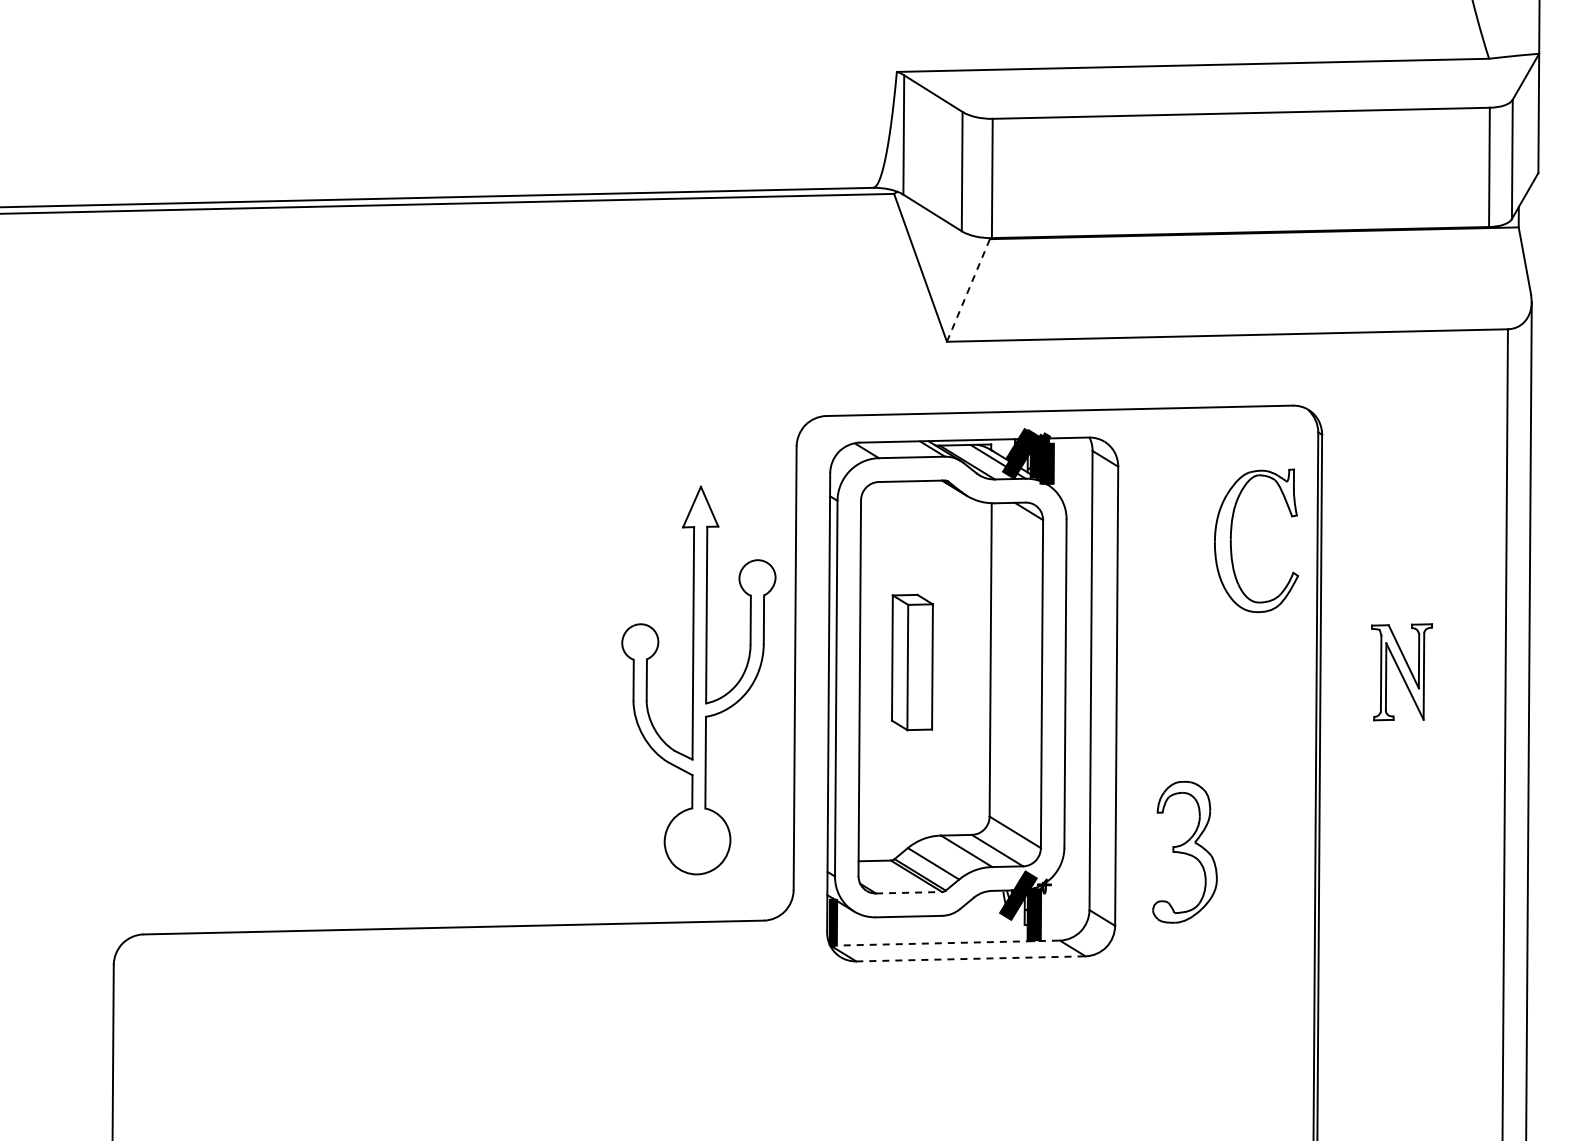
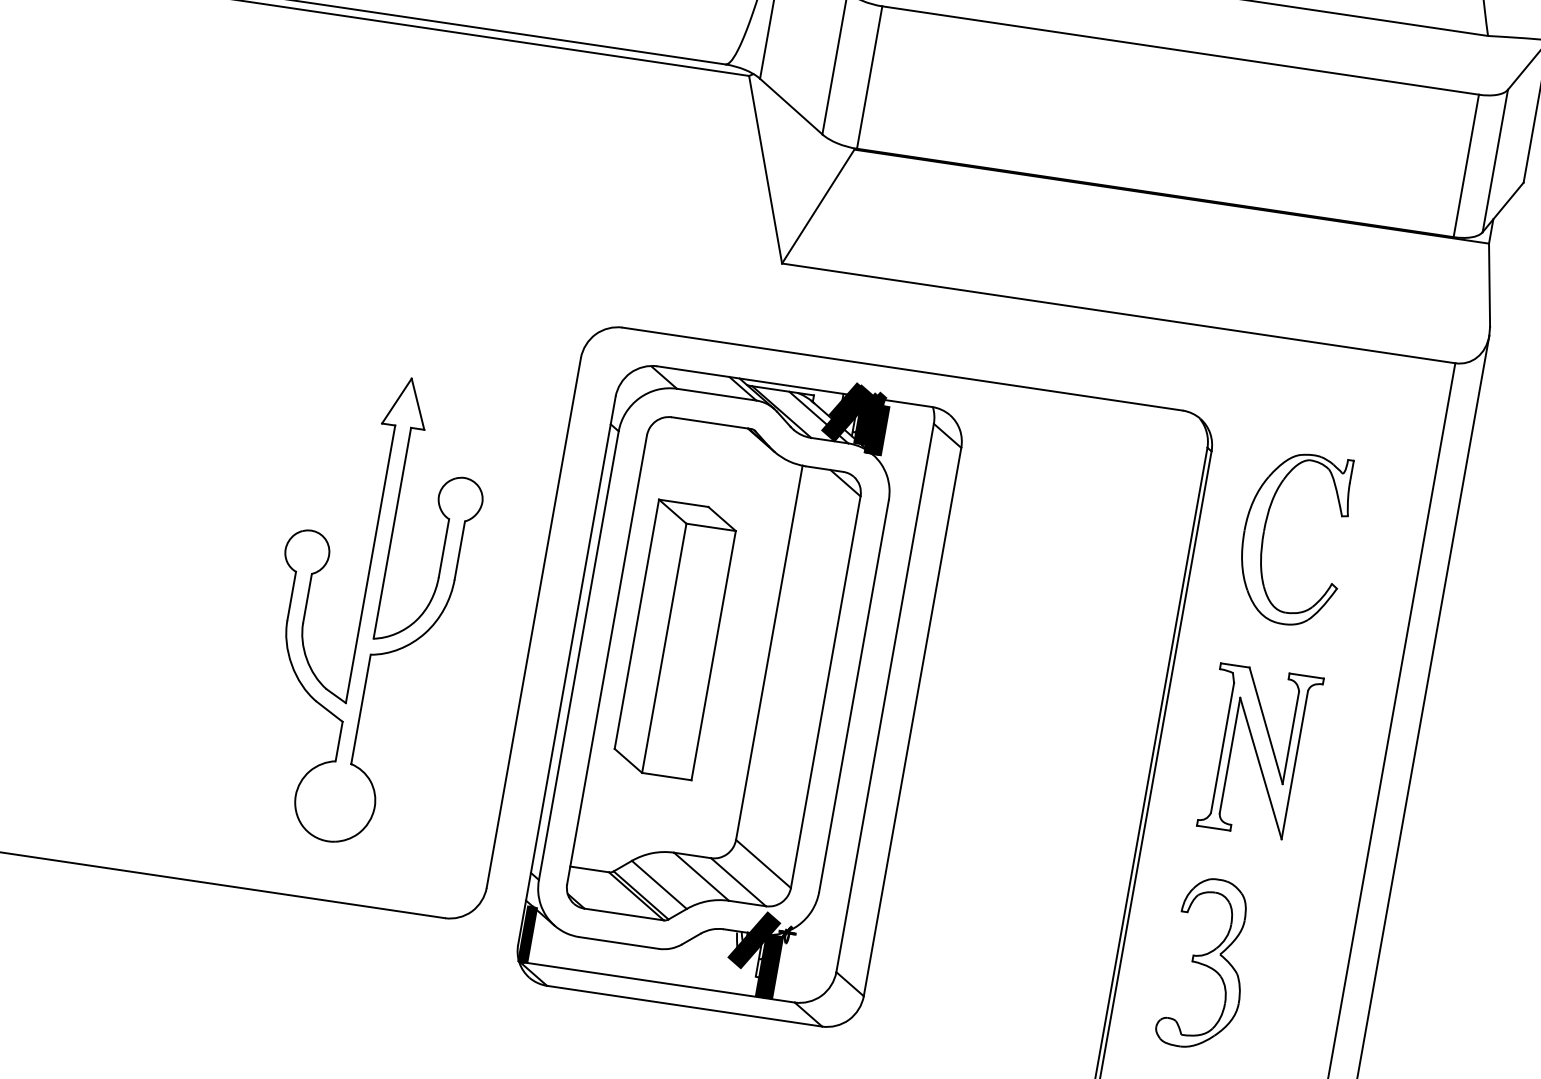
line: (968, 290) -> (818, 206), dashed -> solid
part: (1231, 540) -> (1264, 532), moved
part: (912, 662) -> (675, 639), size x1.67
part: (1401, 671) -> (1258, 750), size x1.43
part: (698, 680) -> (369, 609), moved
part: (1184, 851) -> (1205, 963), moved
line: (909, 892) -> (624, 914), dashed -> solid
line: (945, 943) -> (657, 982), dashed -> solid
line: (970, 958) -> (684, 1005), dashed -> solid

